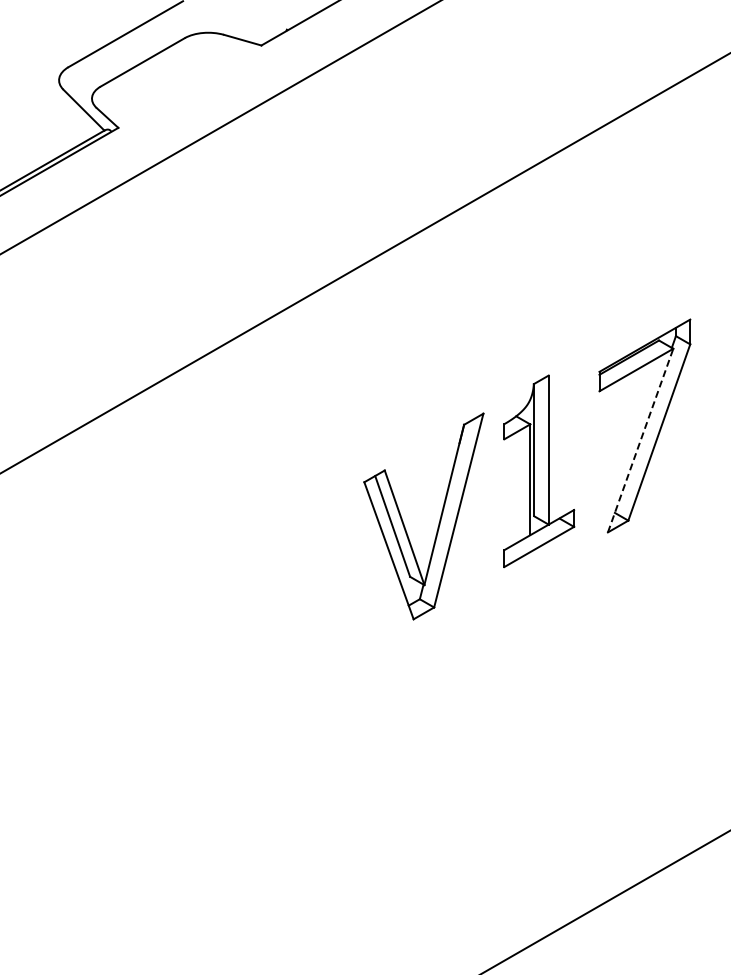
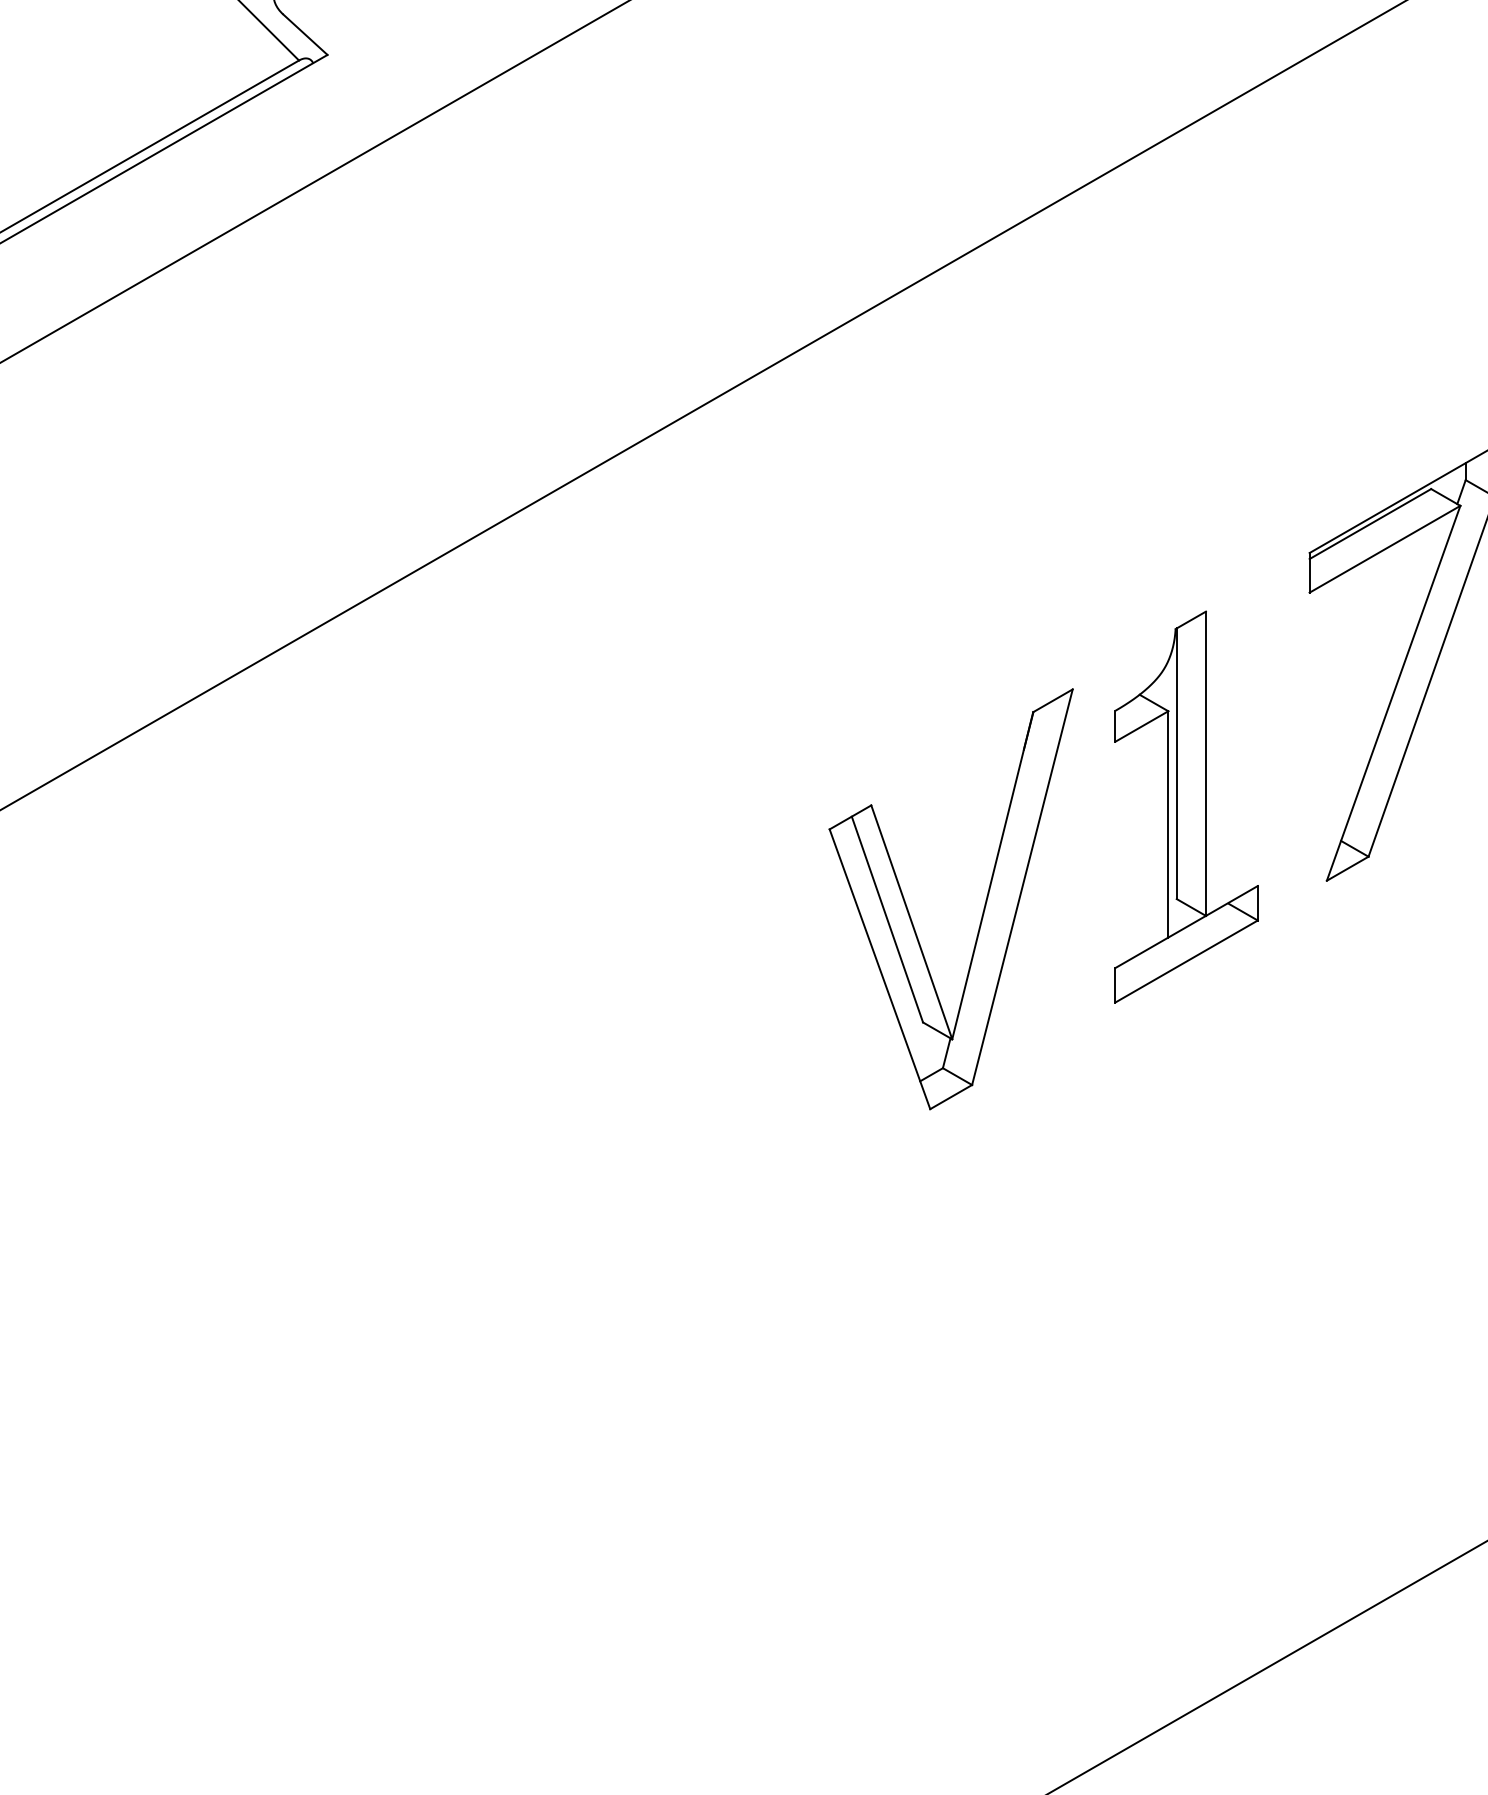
line: (640, 440) -> (1393, 693), dashed -> solid
part: (539, 471) -> (1187, 807), moved
part: (439, 519) -> (983, 905), moved

